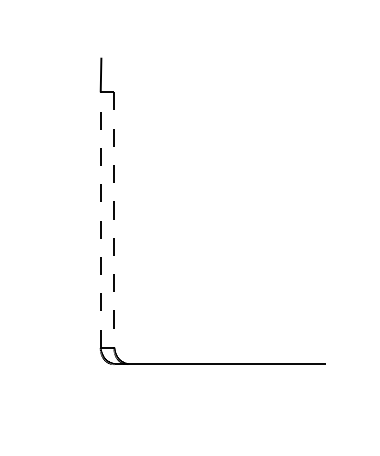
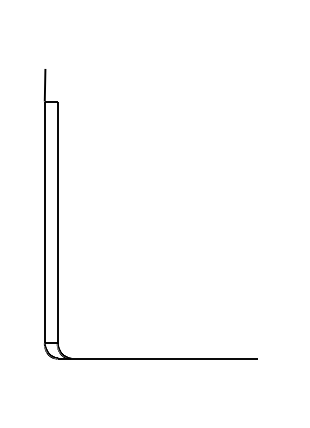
line: (100, 220) -> (44, 222), dashed -> solid
line: (114, 220) -> (57, 222), dashed -> solid

